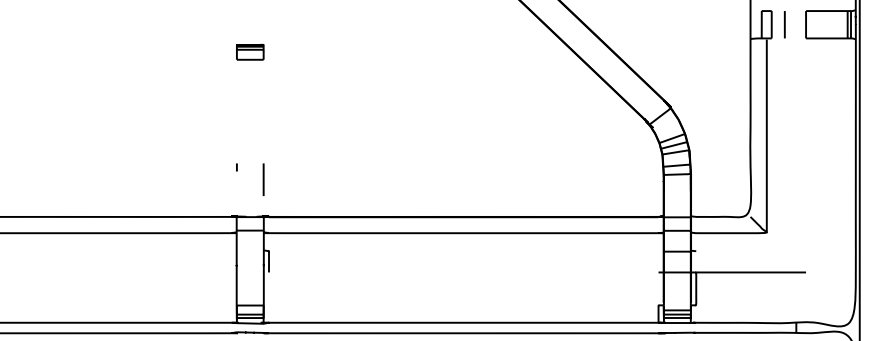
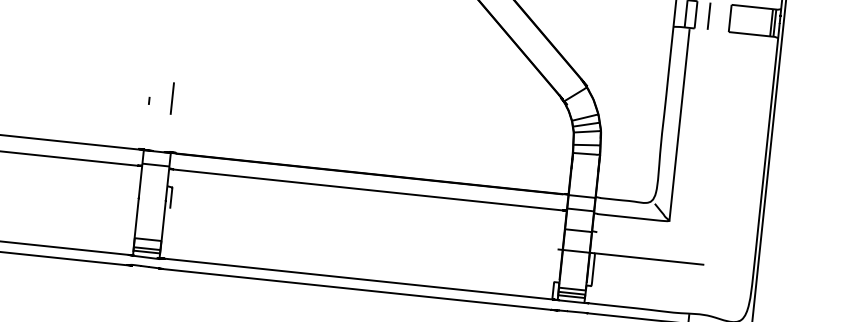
line: (263, 179) -> (172, 98), moved

